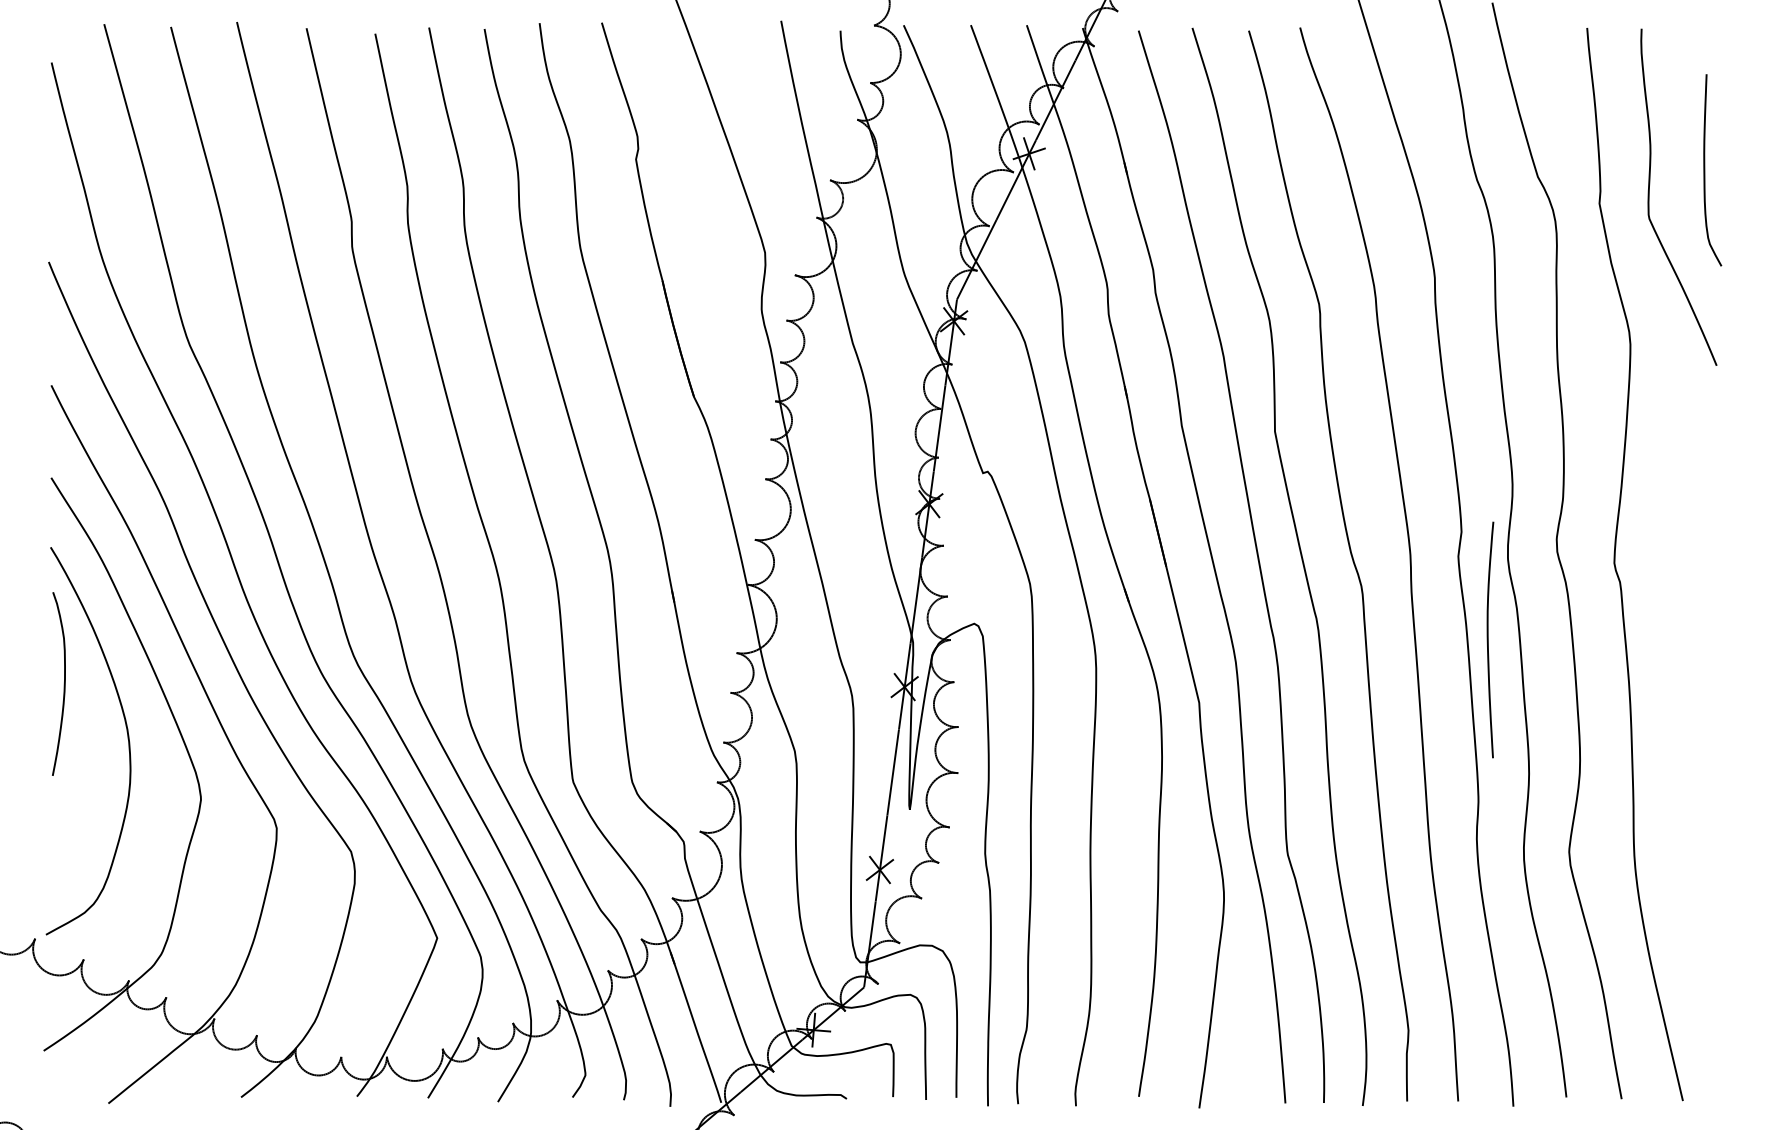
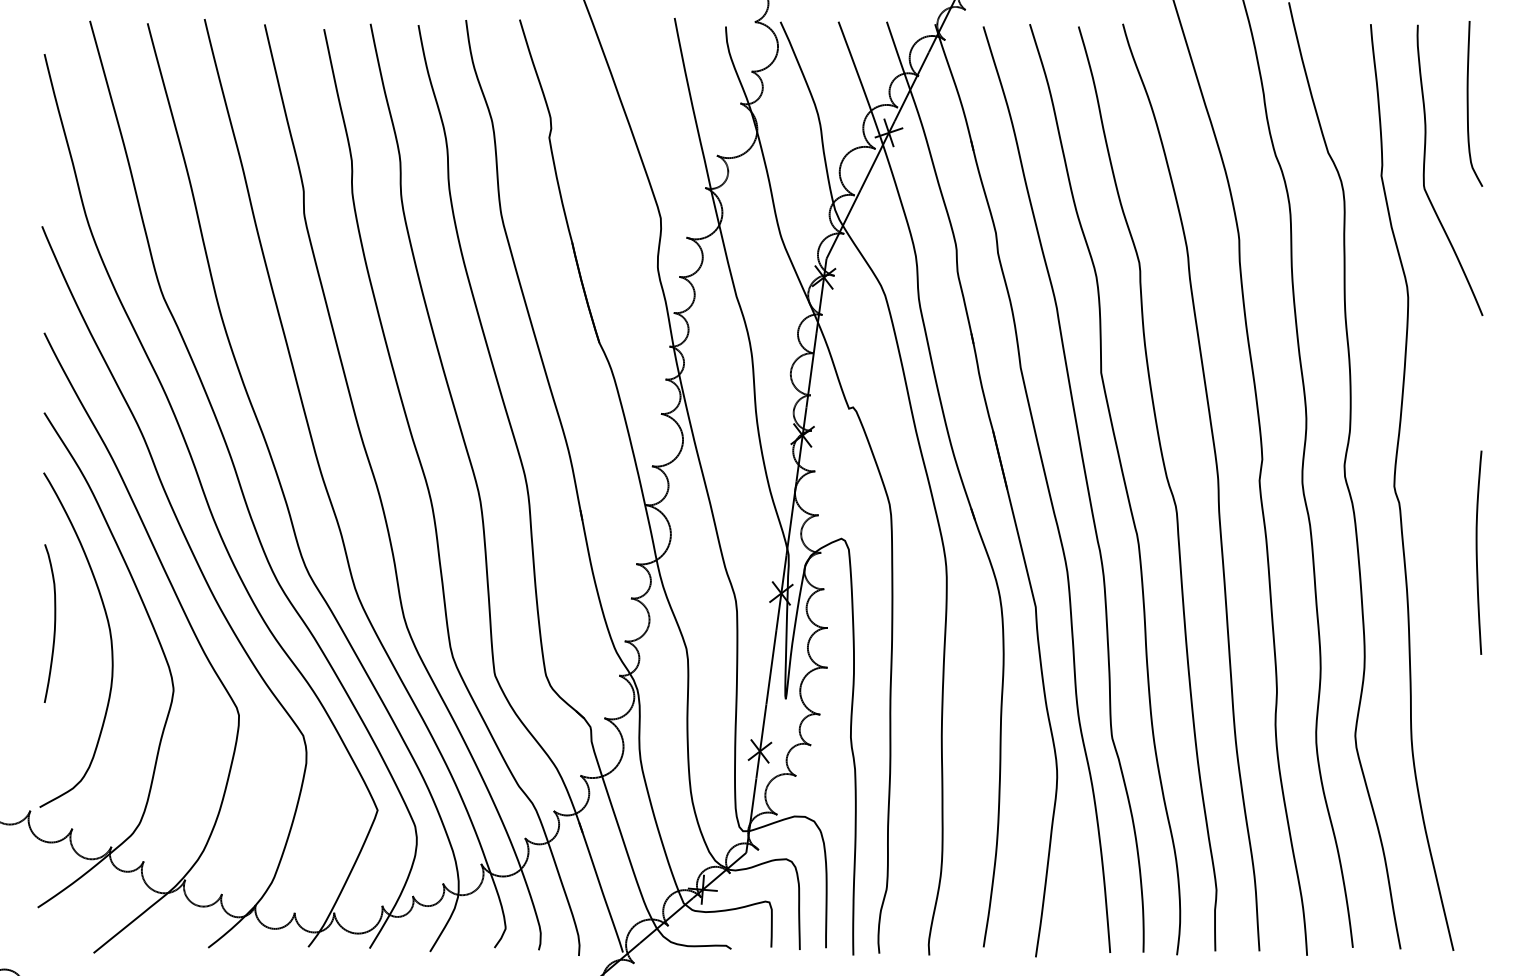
curve: (1705, 170) -> (1468, 104), moved
curve: (1488, 639) -> (1477, 552), moved
curve: (63, 684) -> (53, 624), moved

